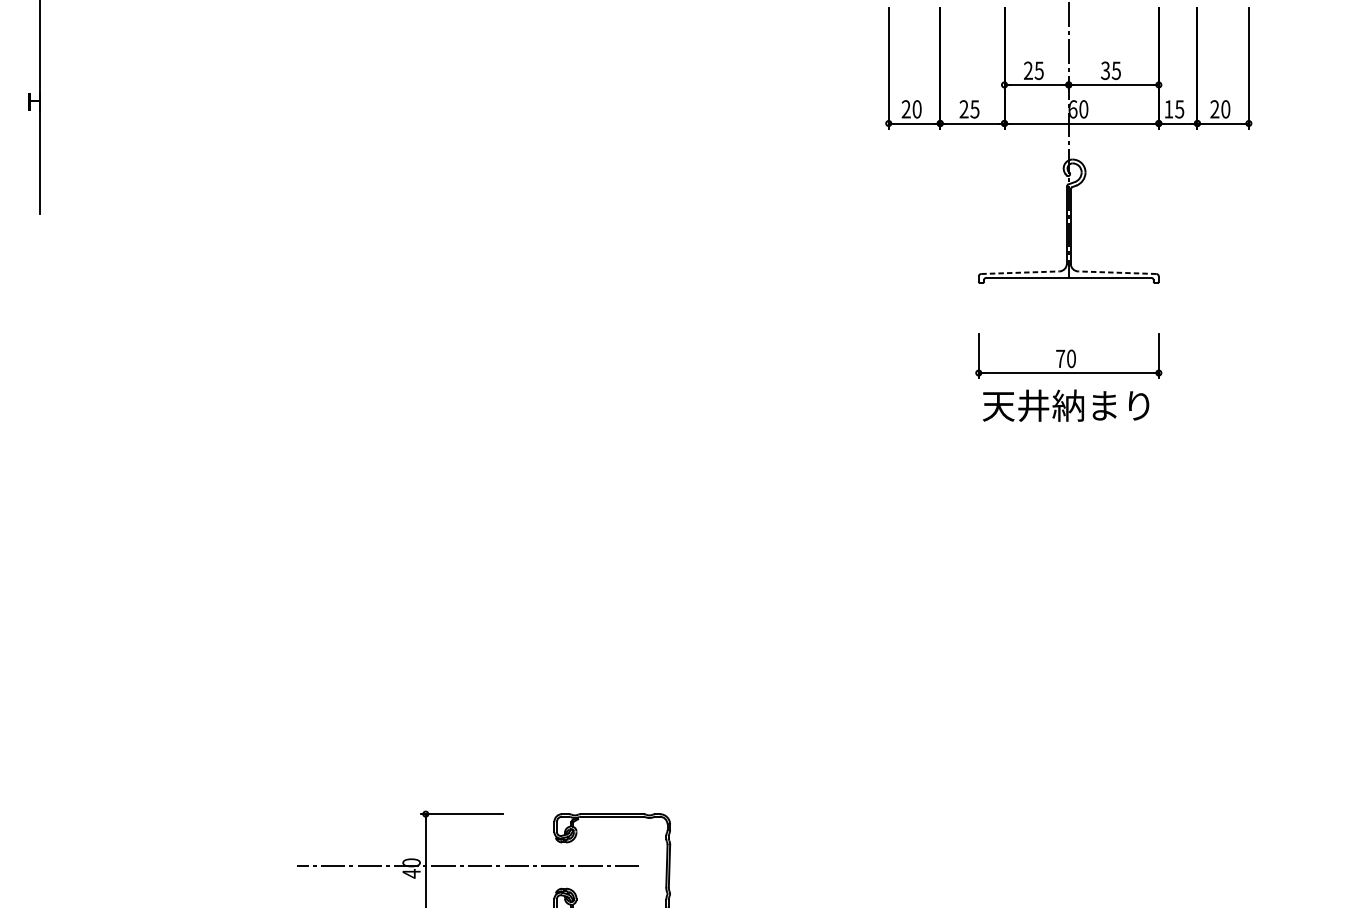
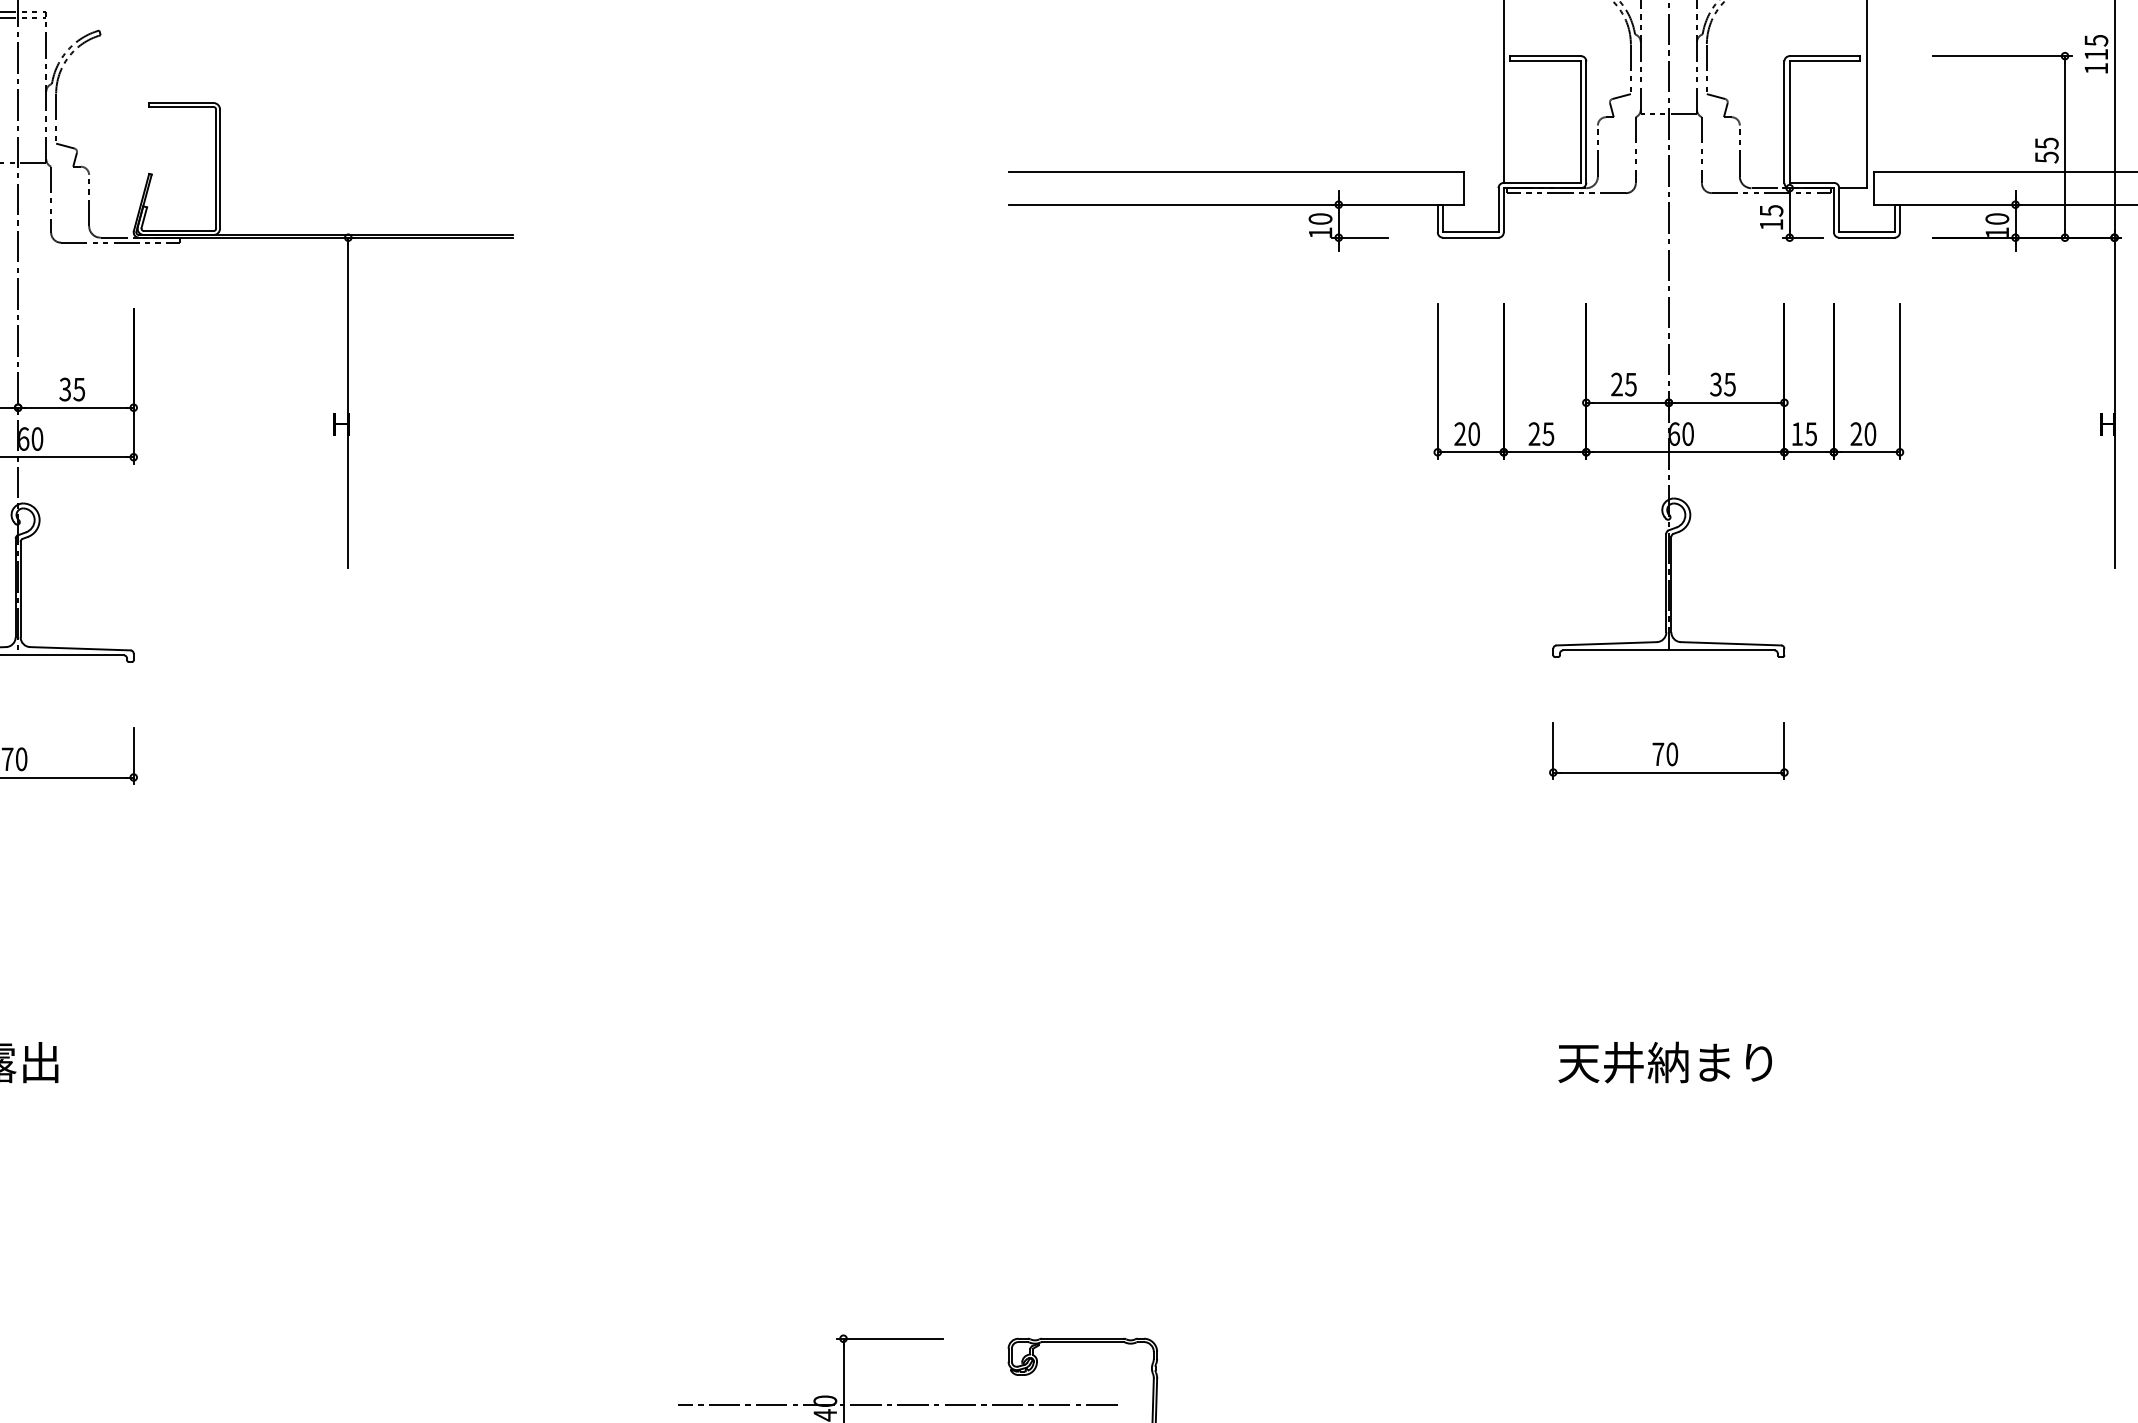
line: (1021, 272) -> (1607, 643), dashed -> solid
line: (1116, 272) -> (1730, 643), dashed -> solid
text: (1065, 405) -> (1664, 1062), moved

